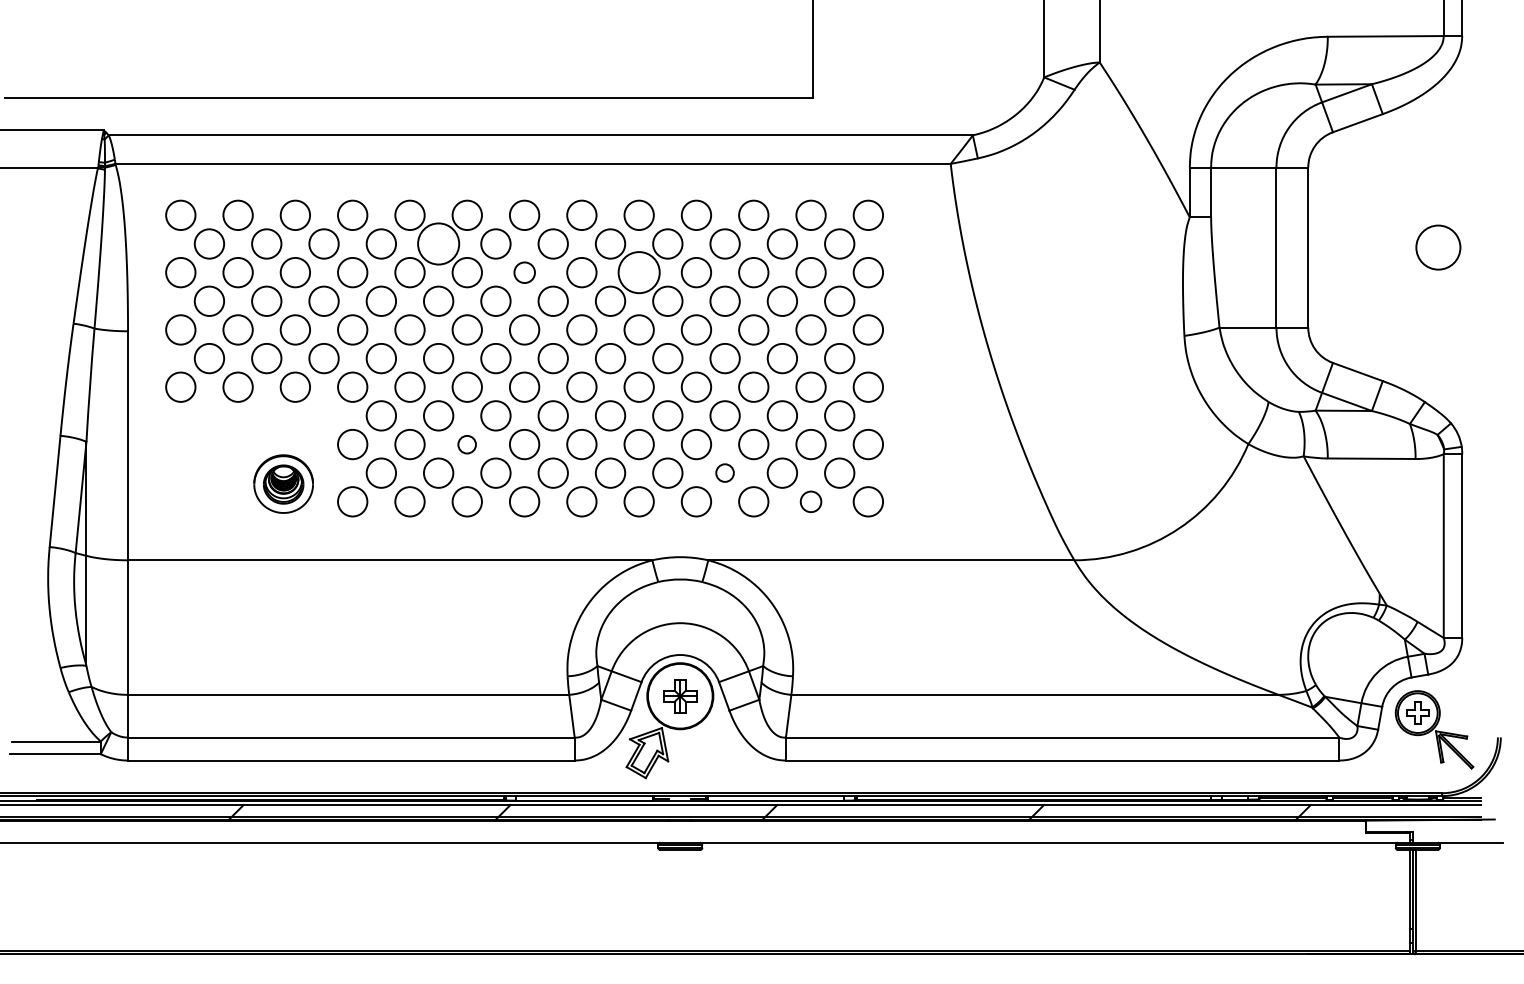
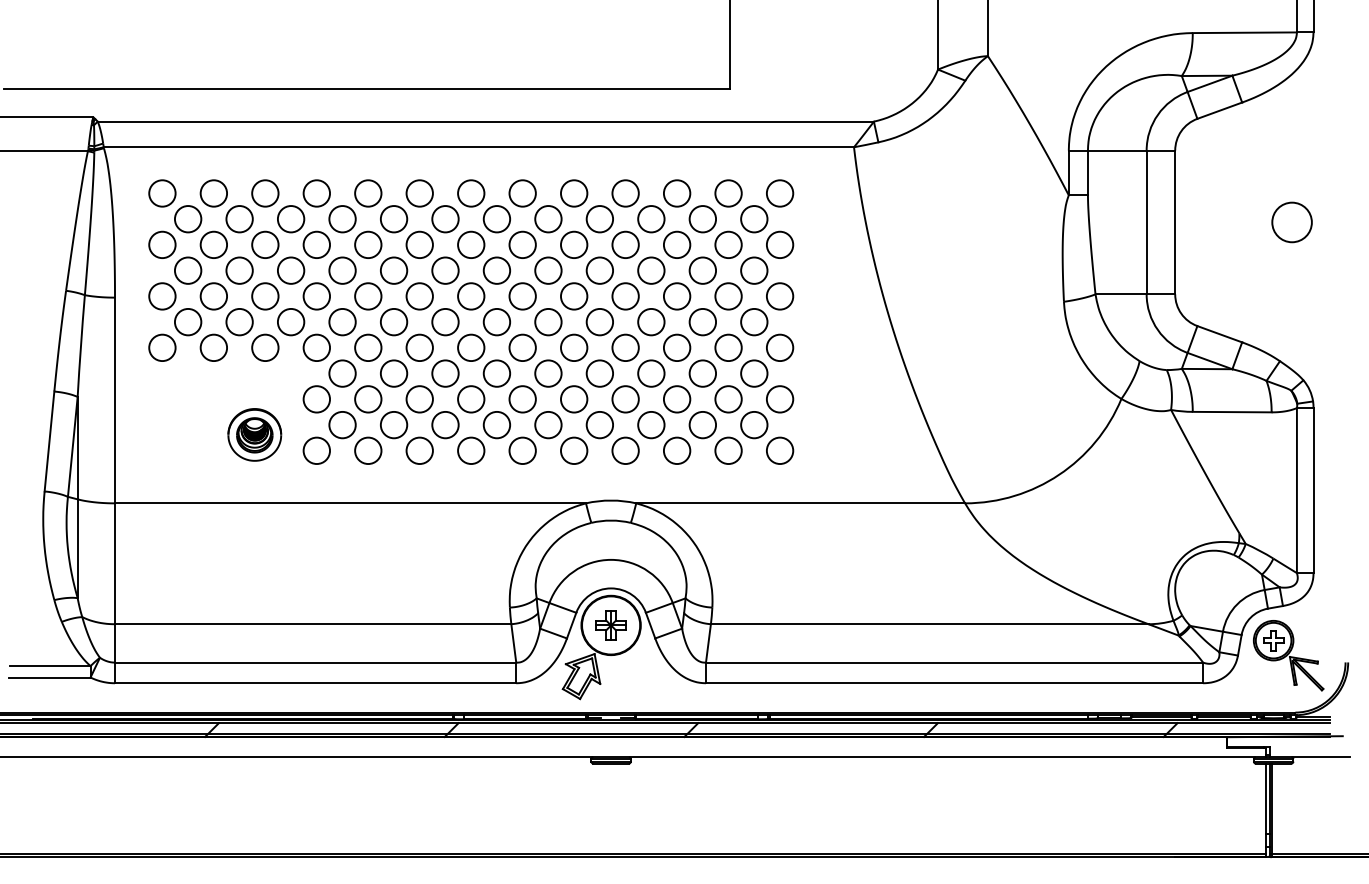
circle: (438, 243) -> (393, 218), size x0.71
circle: (524, 272) -> (471, 244), size x1.43
circle: (638, 272) -> (573, 244), size x0.71
circle: (466, 444) -> (419, 399), size x1.67
circle: (724, 472) -> (650, 424), size x1.67
circle: (810, 501) -> (728, 450), size x1.43

